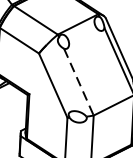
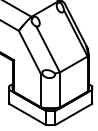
line: (79, 82) -> (48, 49), dashed -> solid

